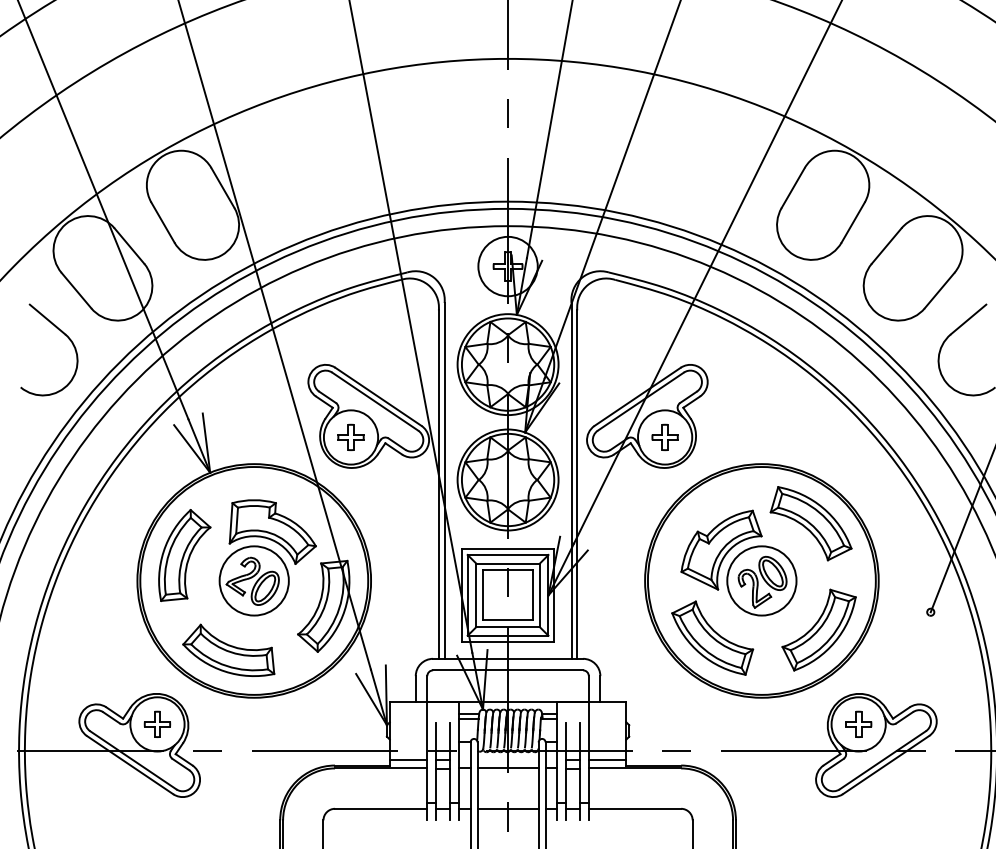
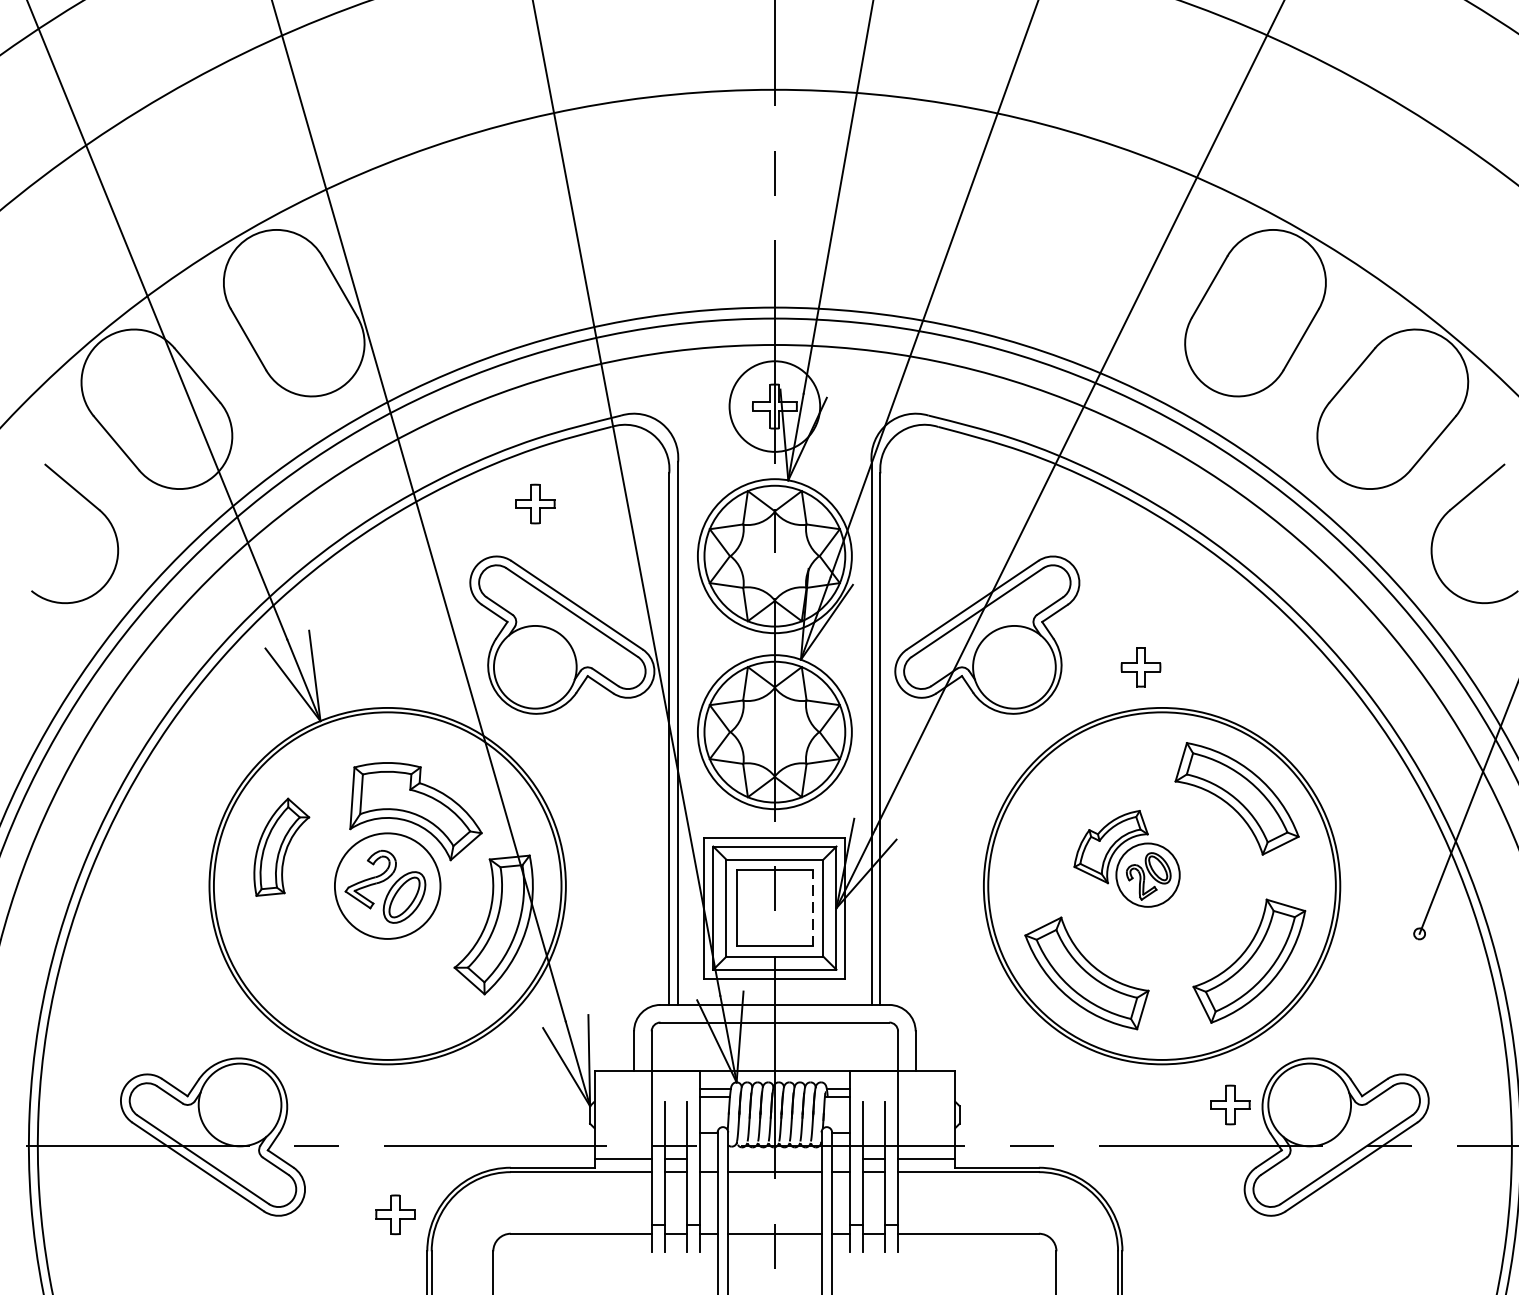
part: (350, 436) -> (534, 502), moved
part: (664, 436) -> (1140, 665), moved
part: (184, 555) -> (281, 847), size x0.7
part: (738, 562) -> (1126, 858), size x0.6
line: (533, 594) -> (813, 906), solid -> dashed
part: (228, 649) -> (348, 990), removed
part: (157, 723) -> (395, 1213), moved
part: (858, 723) -> (1230, 1103), moved

